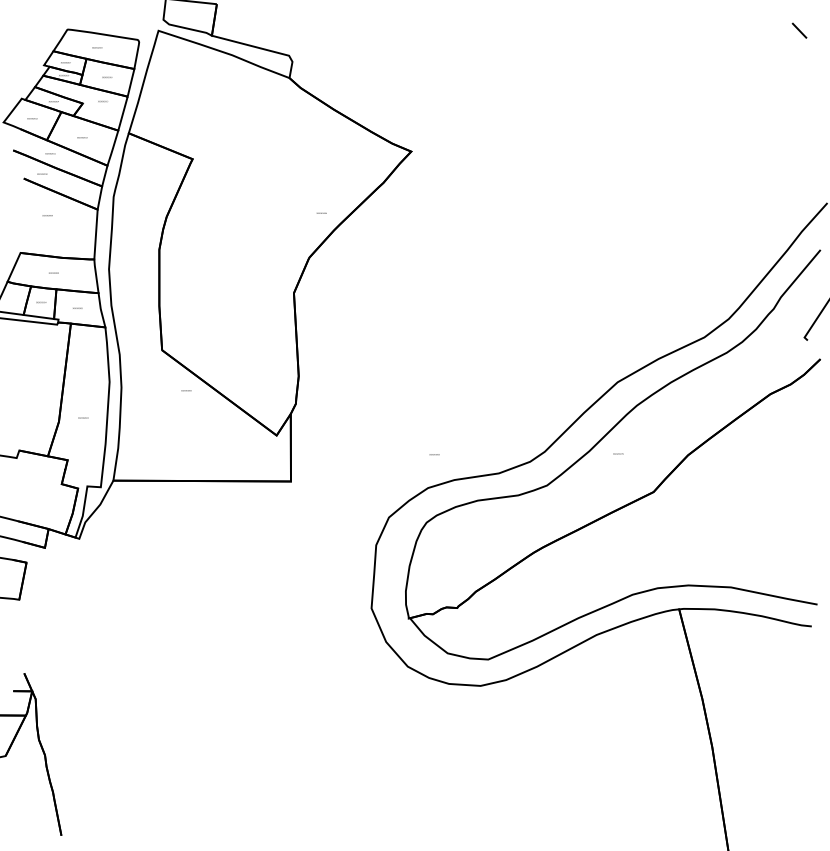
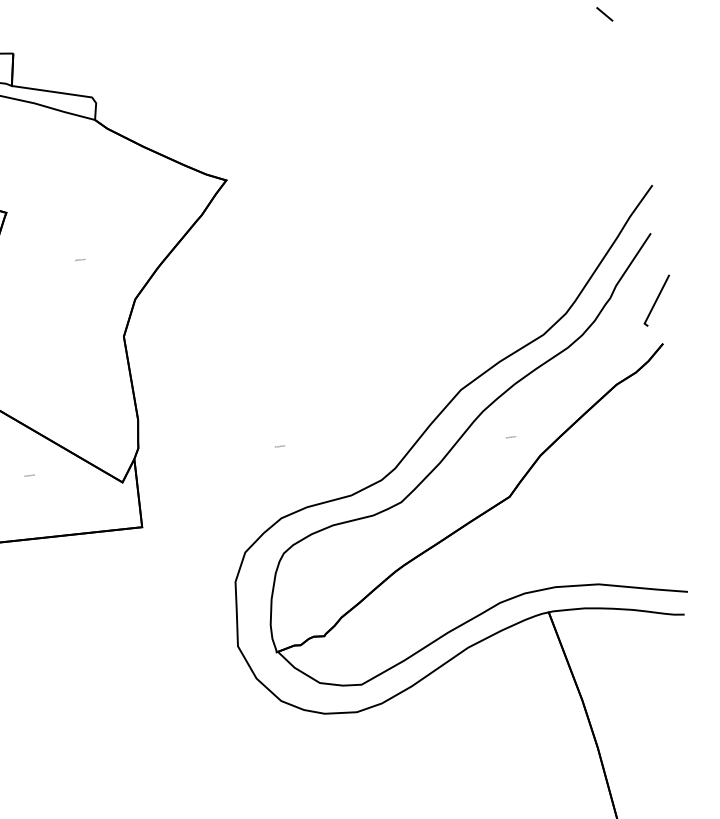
text: (321, 212) -> (79, 259), moved
text: (186, 390) -> (29, 475), moved
text: (618, 453) -> (510, 436), moved
text: (434, 454) -> (279, 446), moved

